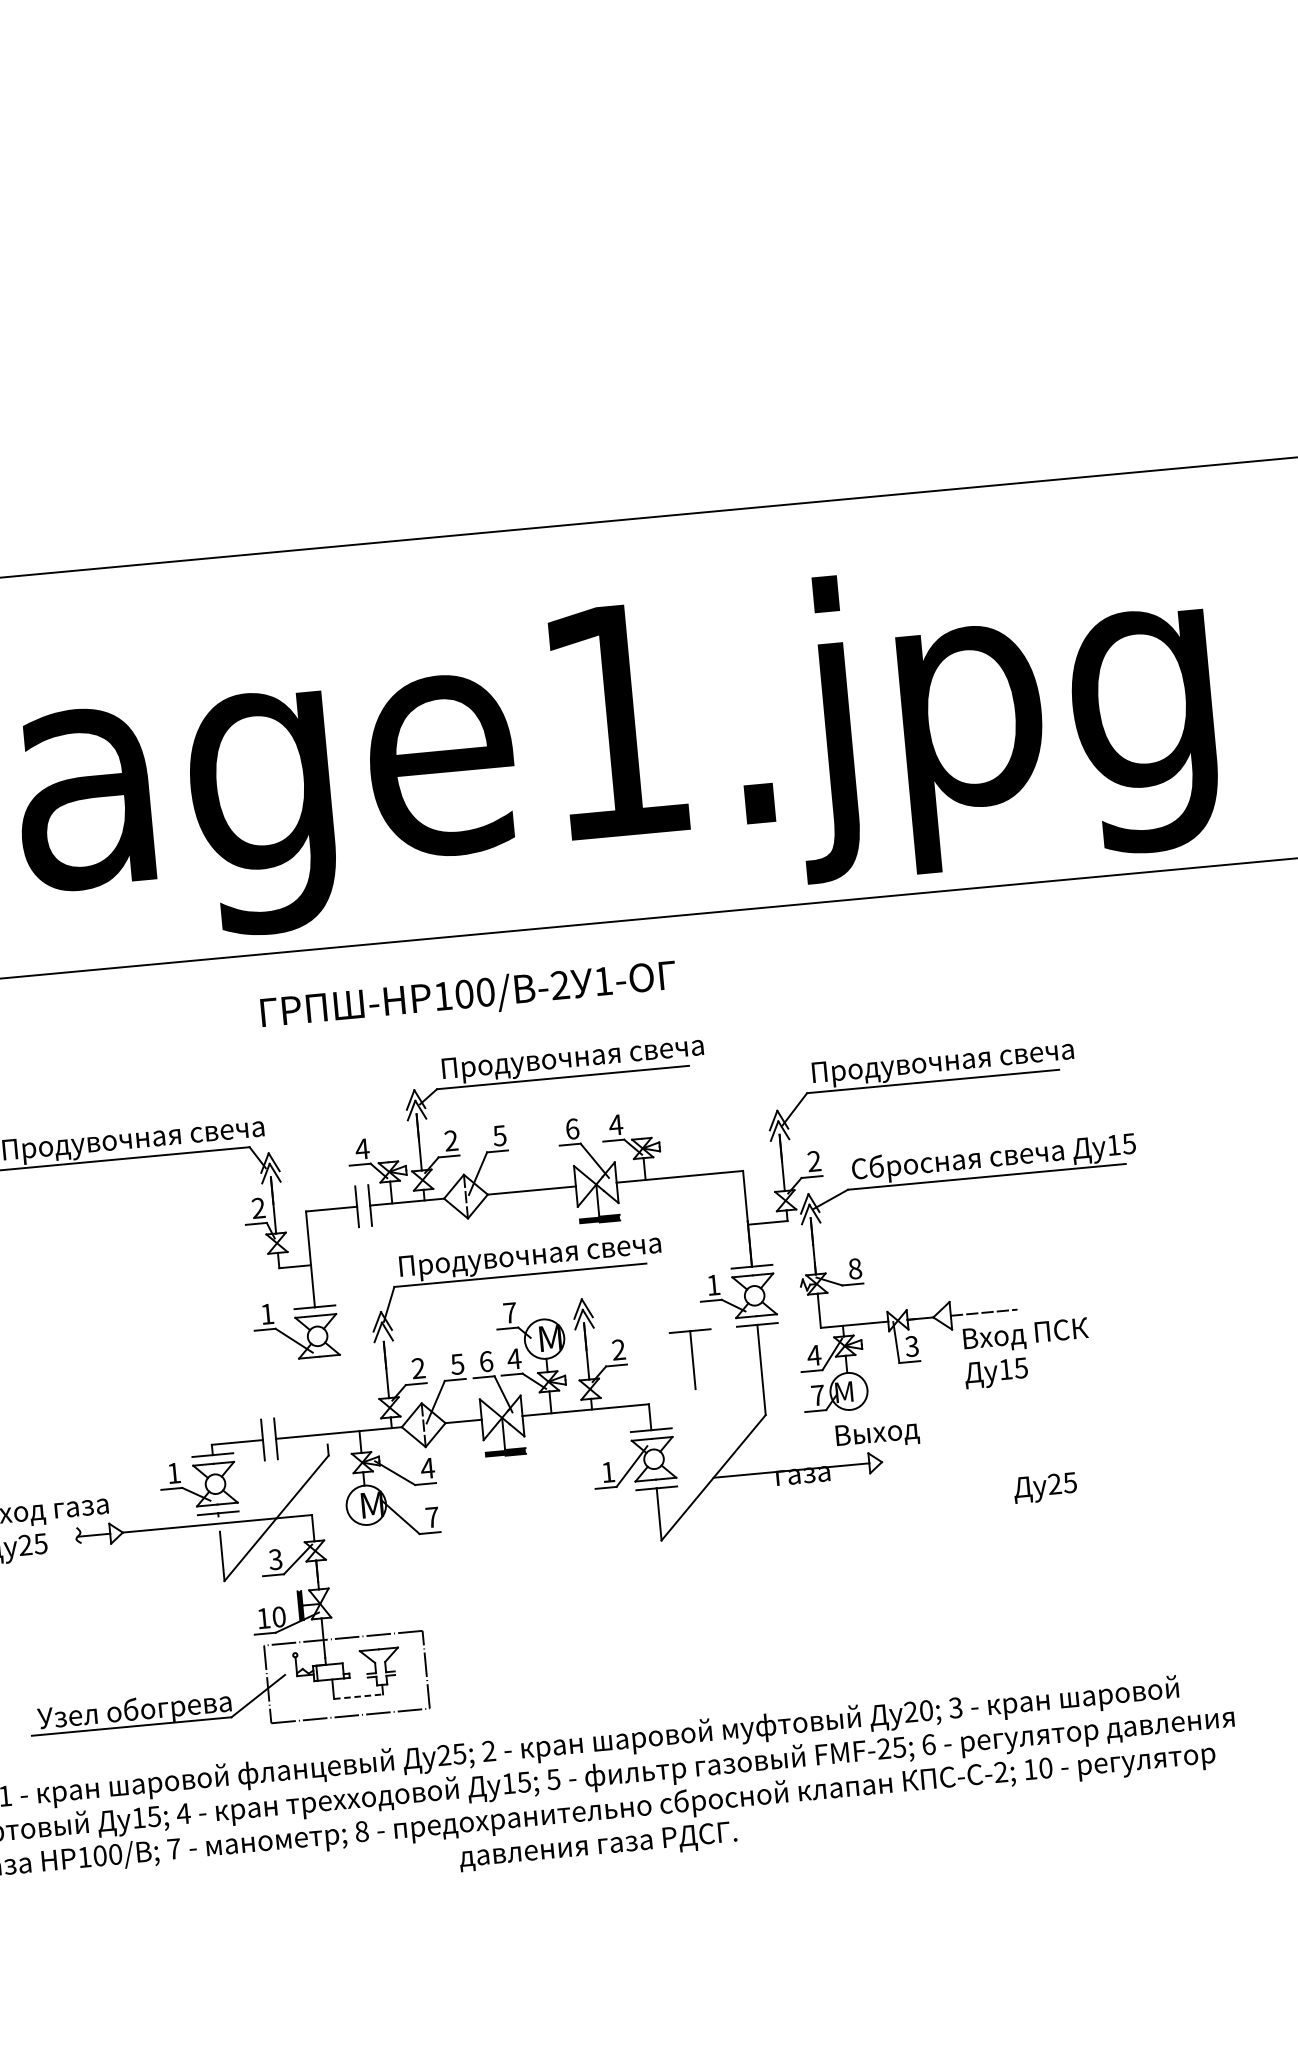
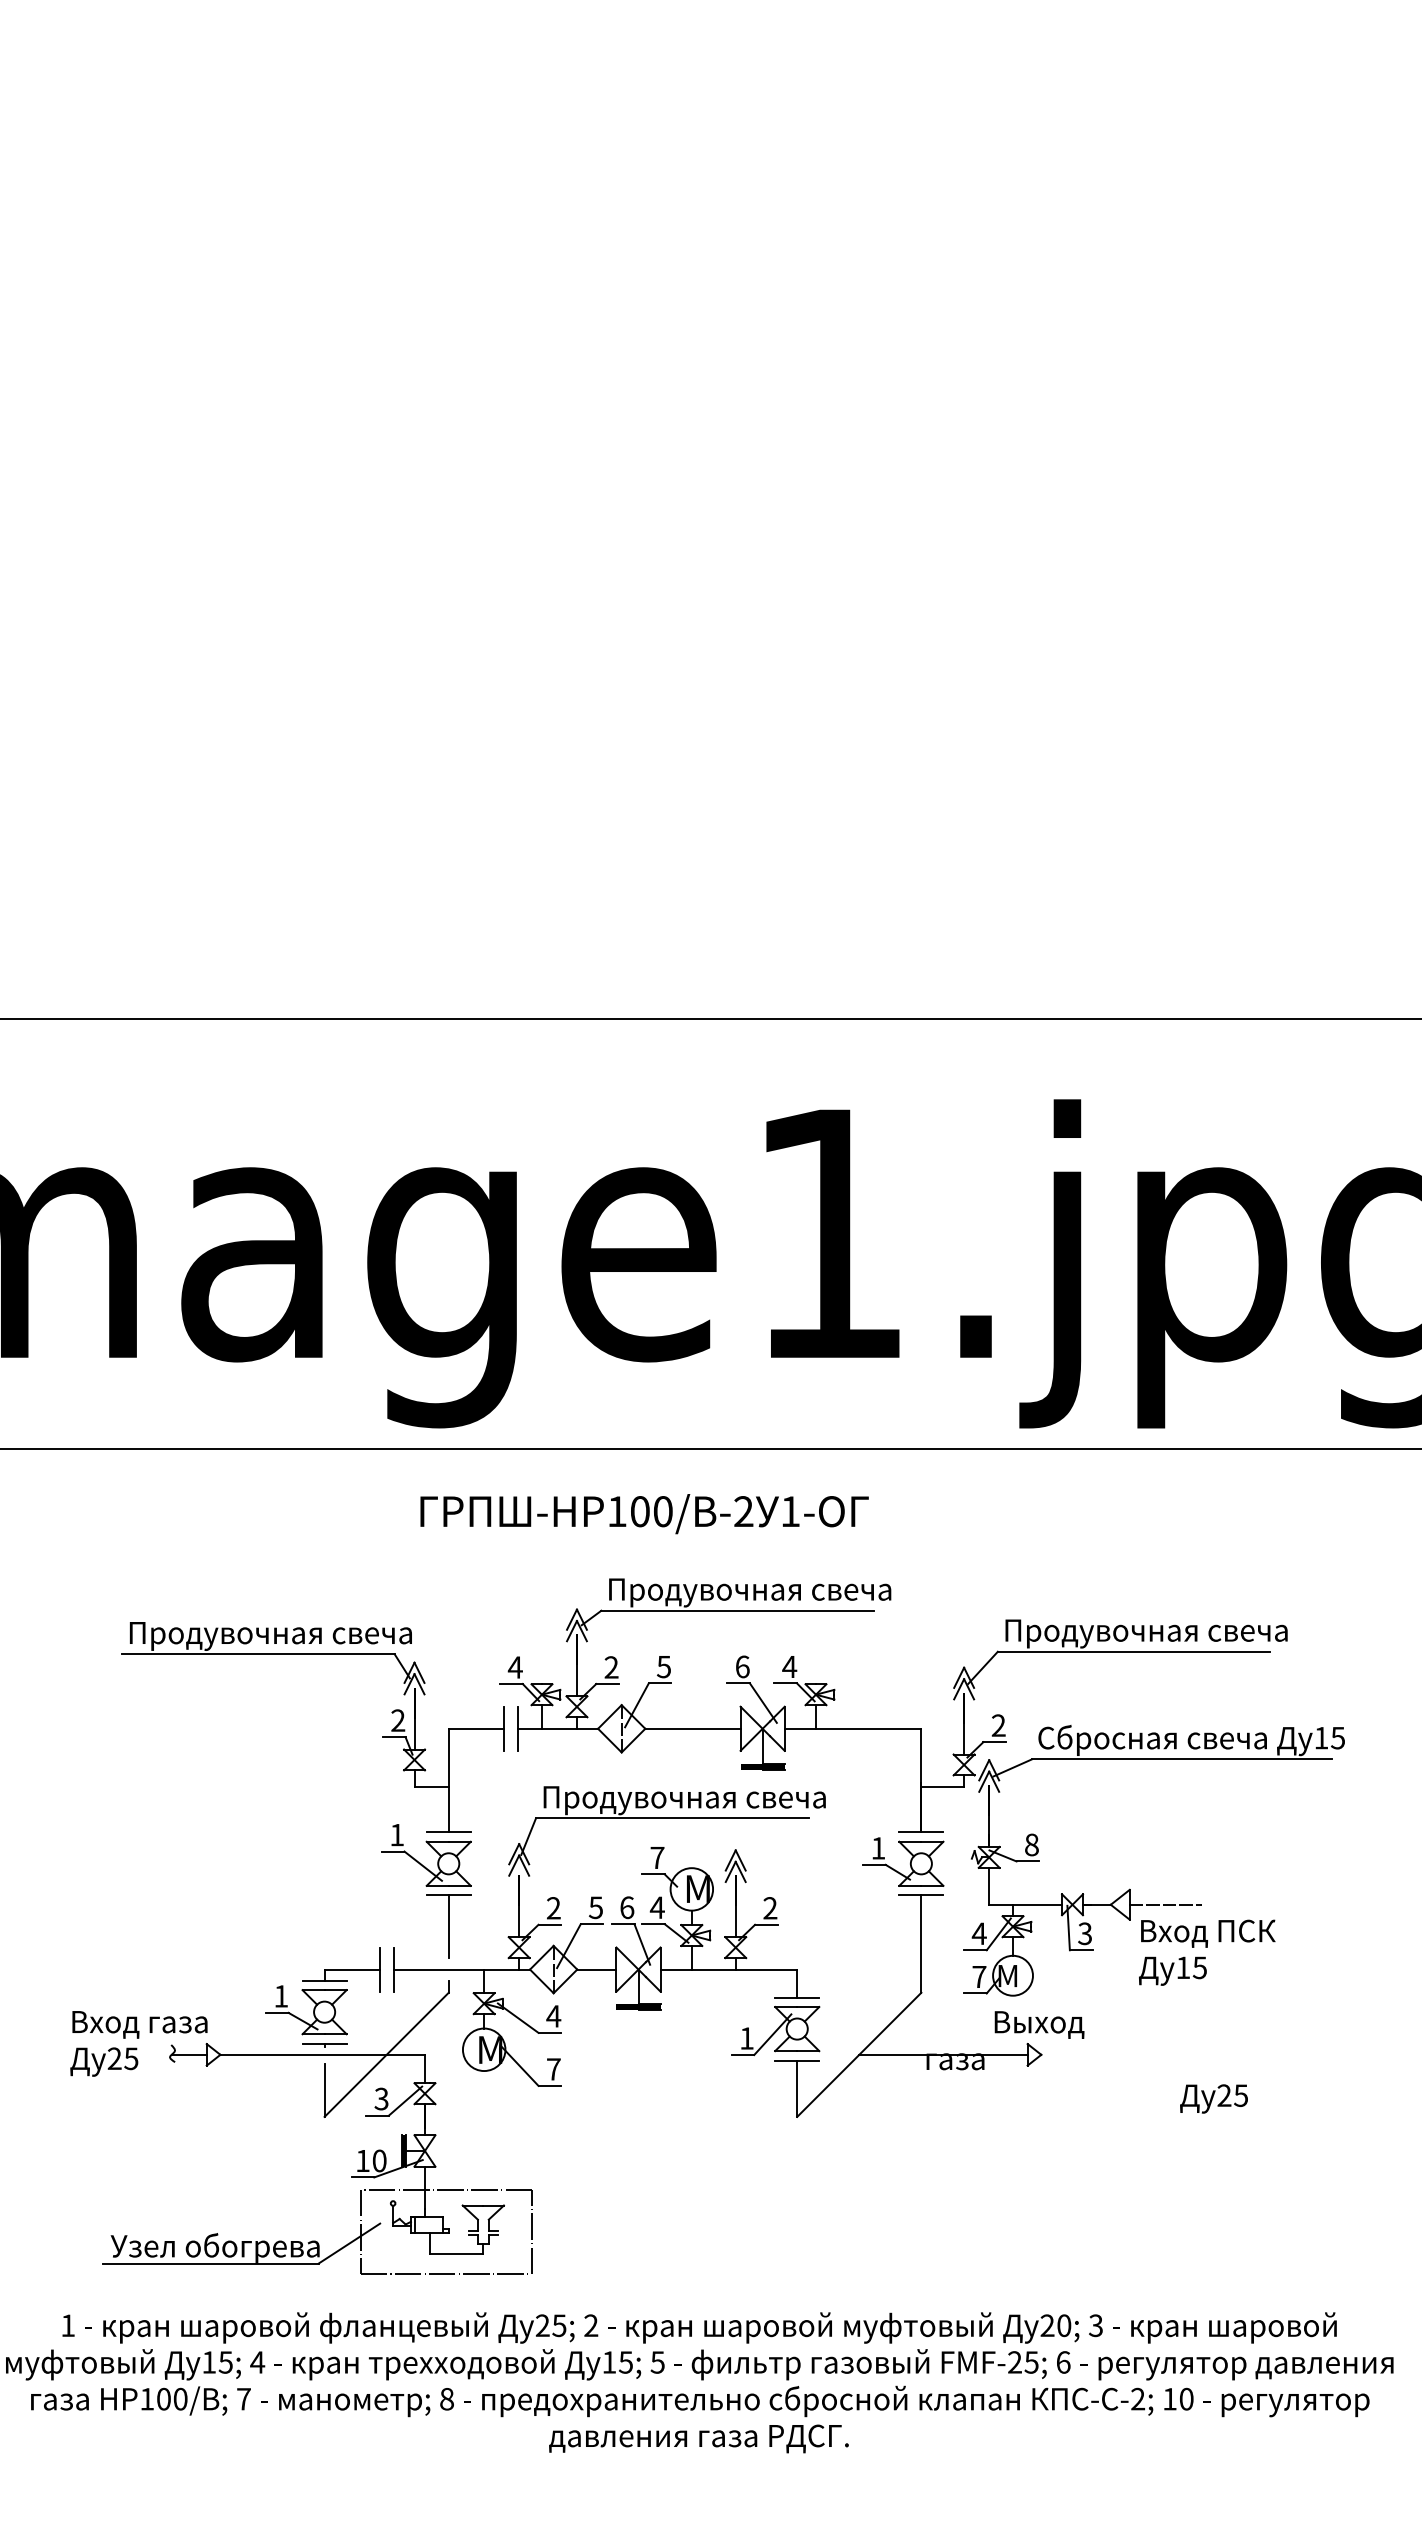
part: (692, 1360) -> (448, 1926), moved
line: (358, 1696) -> (456, 2254), dashed -> solid

